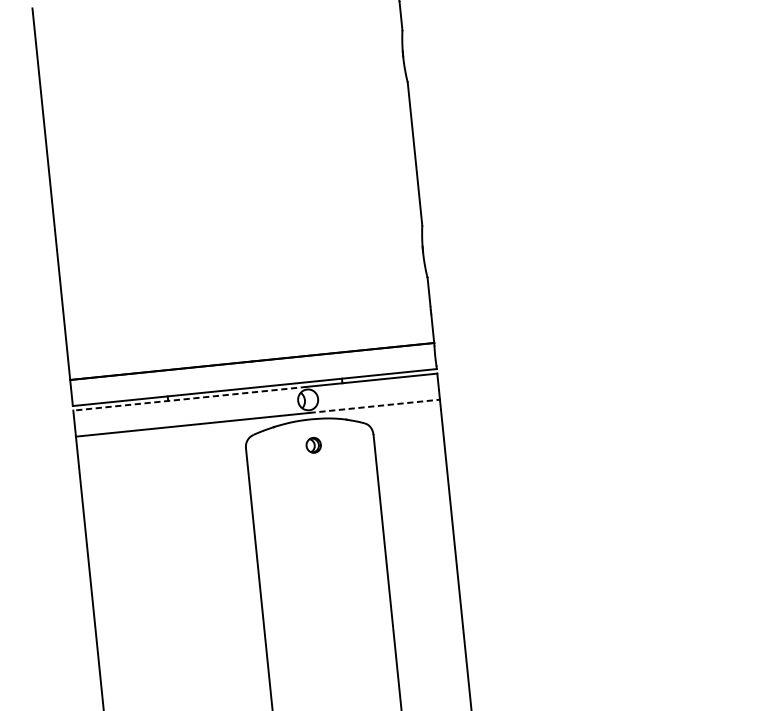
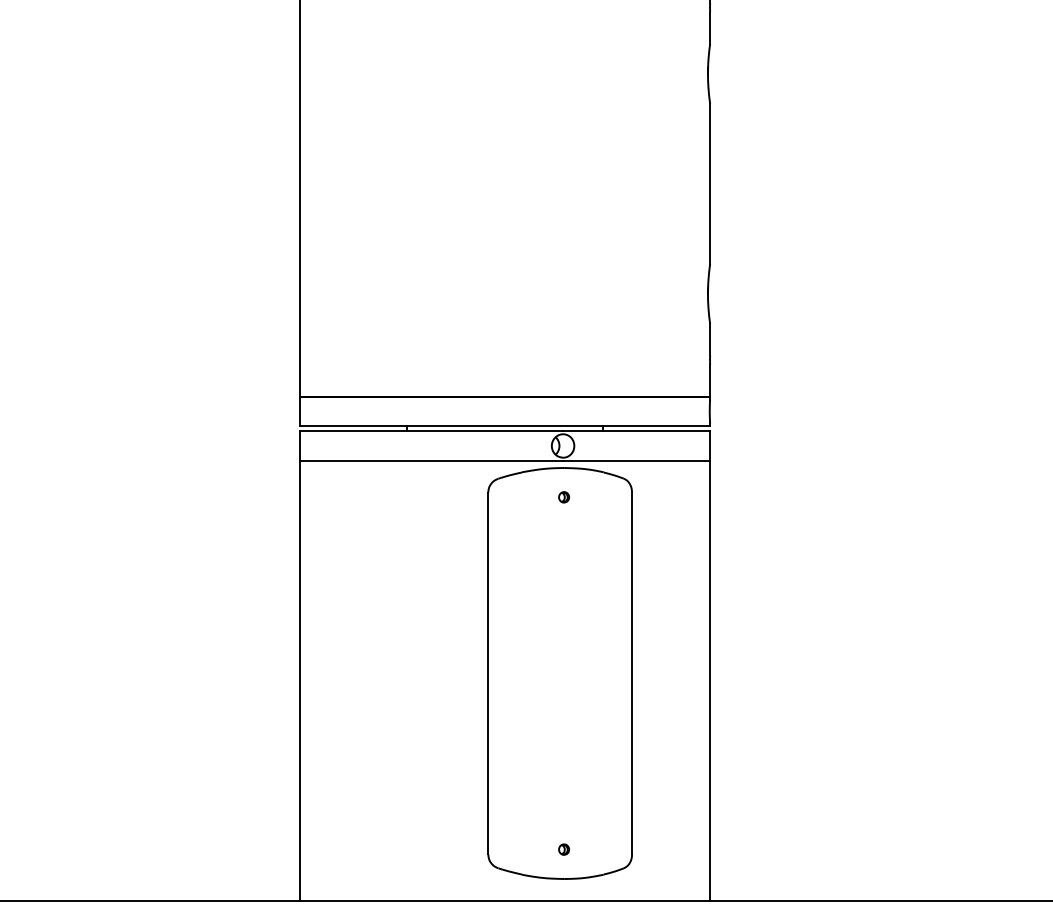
line: (190, 398) -> (431, 431), dashed -> solid
line: (375, 406) -> (637, 460), dashed -> solid
part: (313, 445) -> (563, 497), size x0.62

